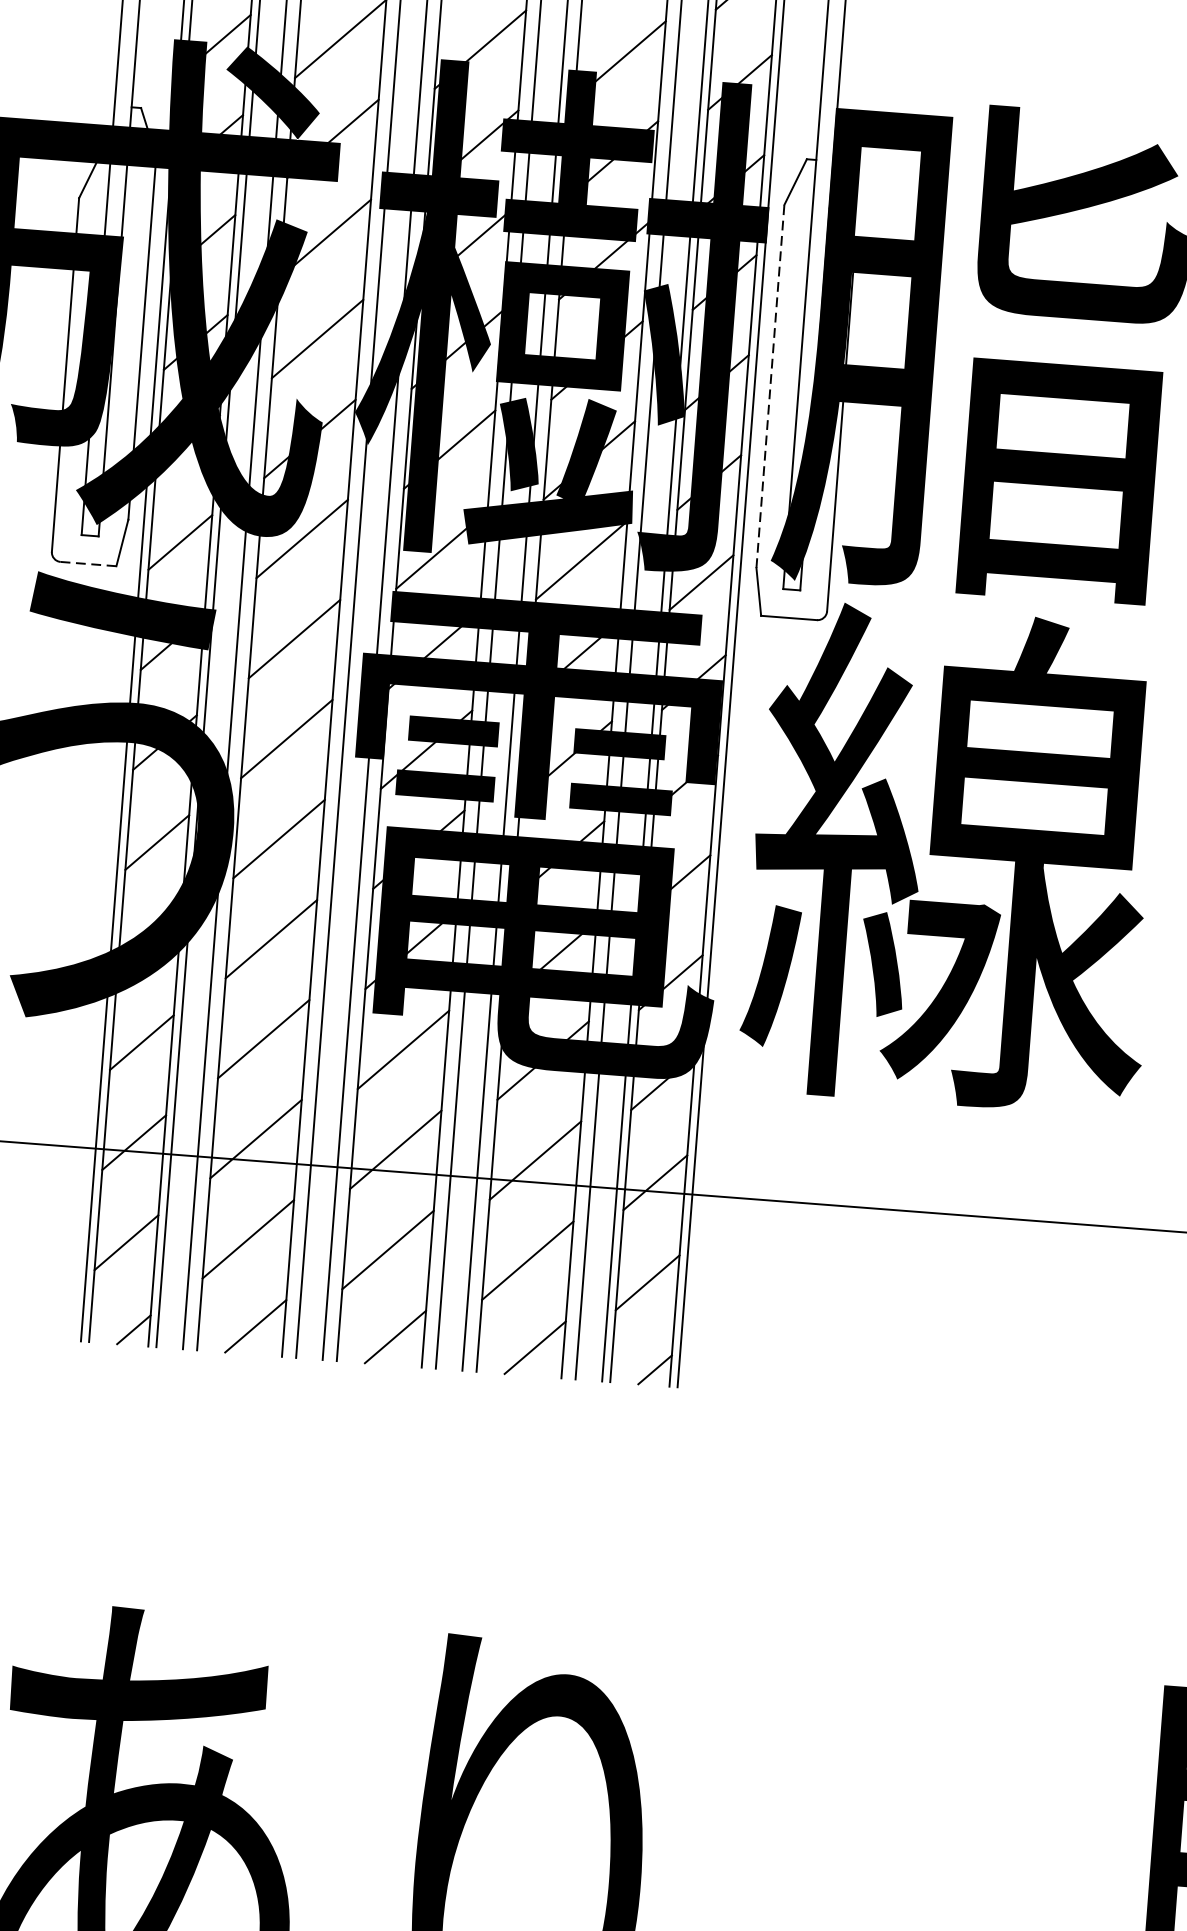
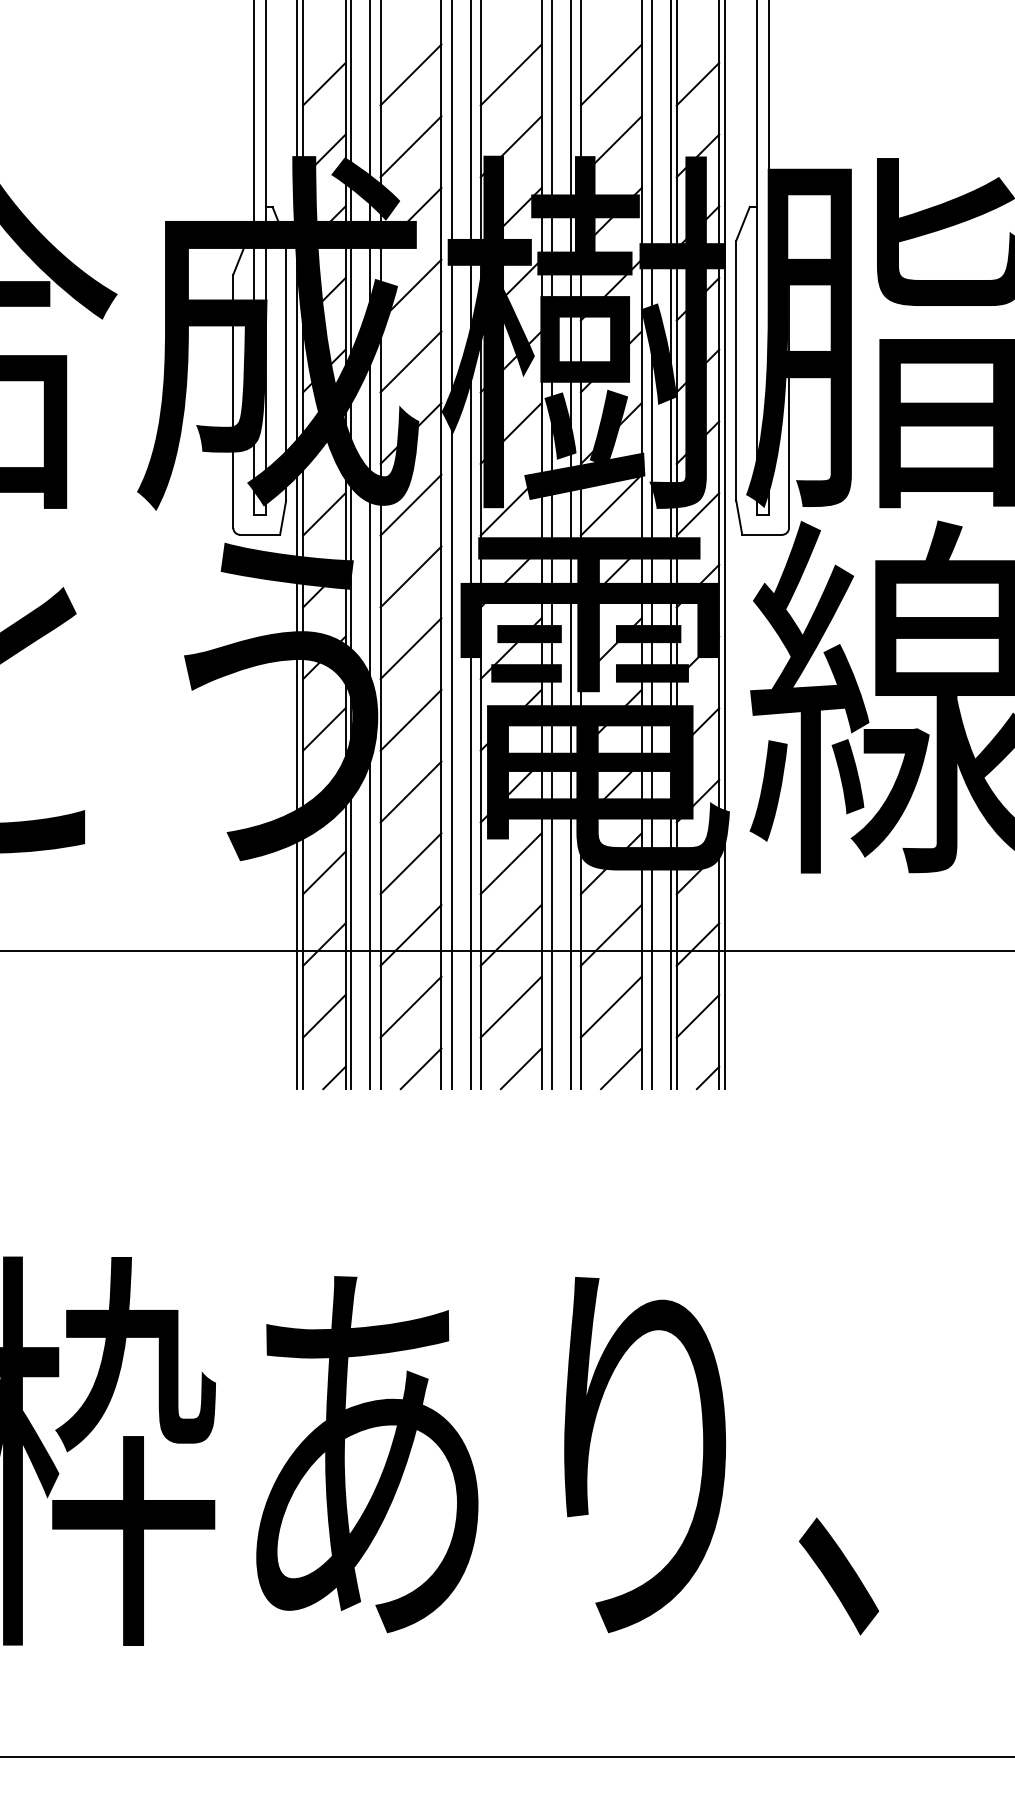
line: (770, 385) -> (736, 370), dashed -> solid
line: (89, 563) -> (260, 534), dashed -> solid

